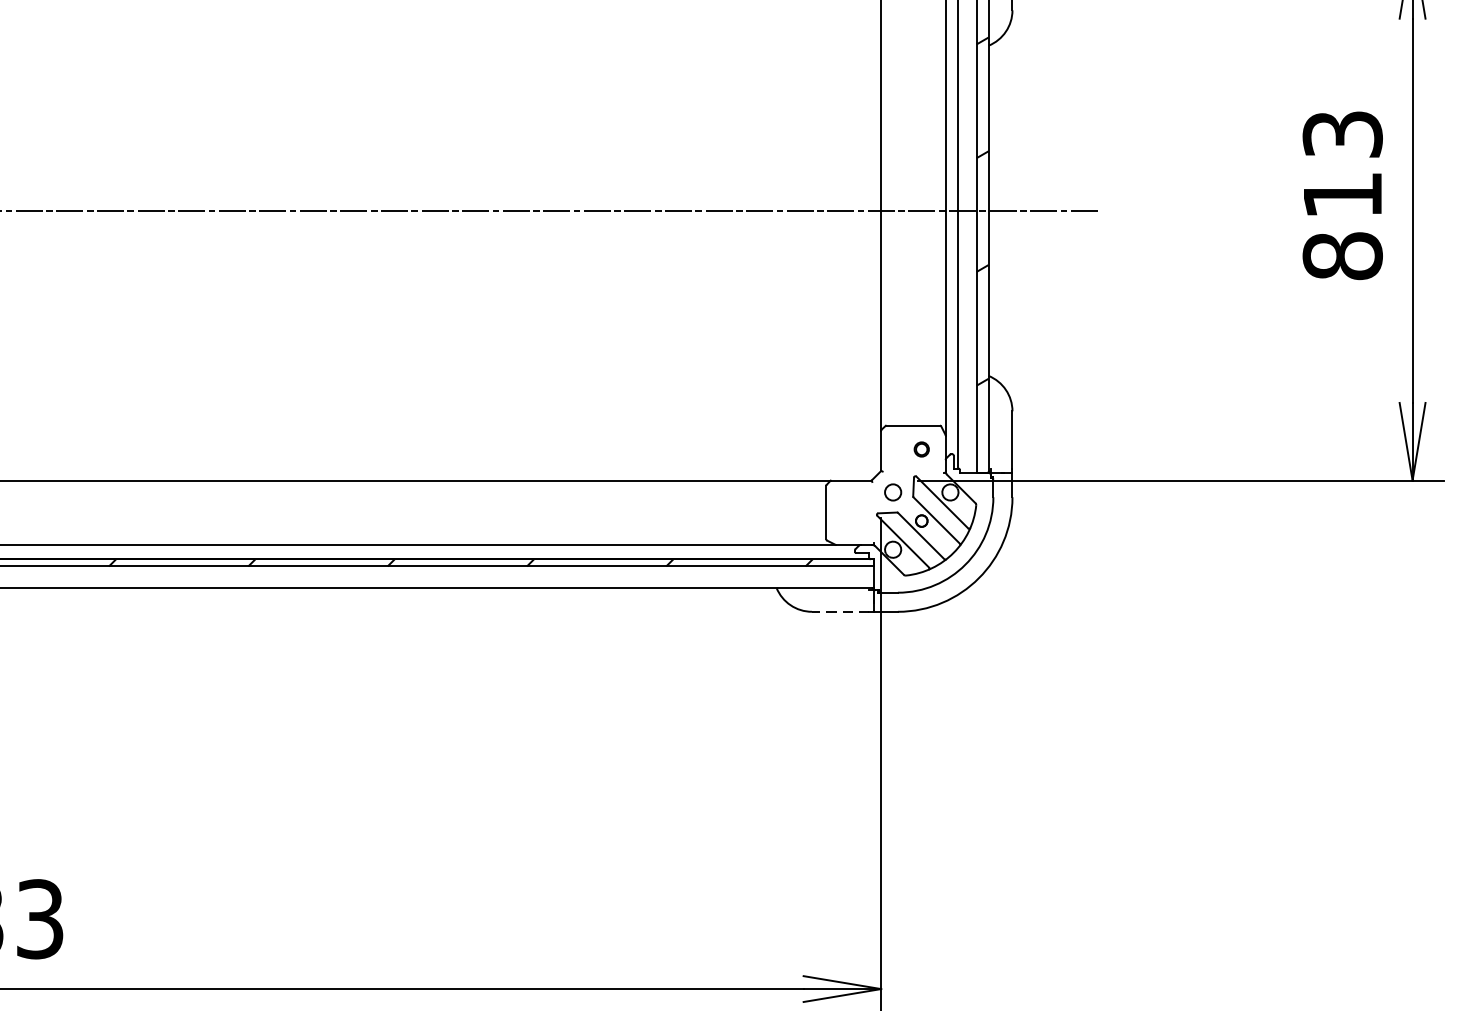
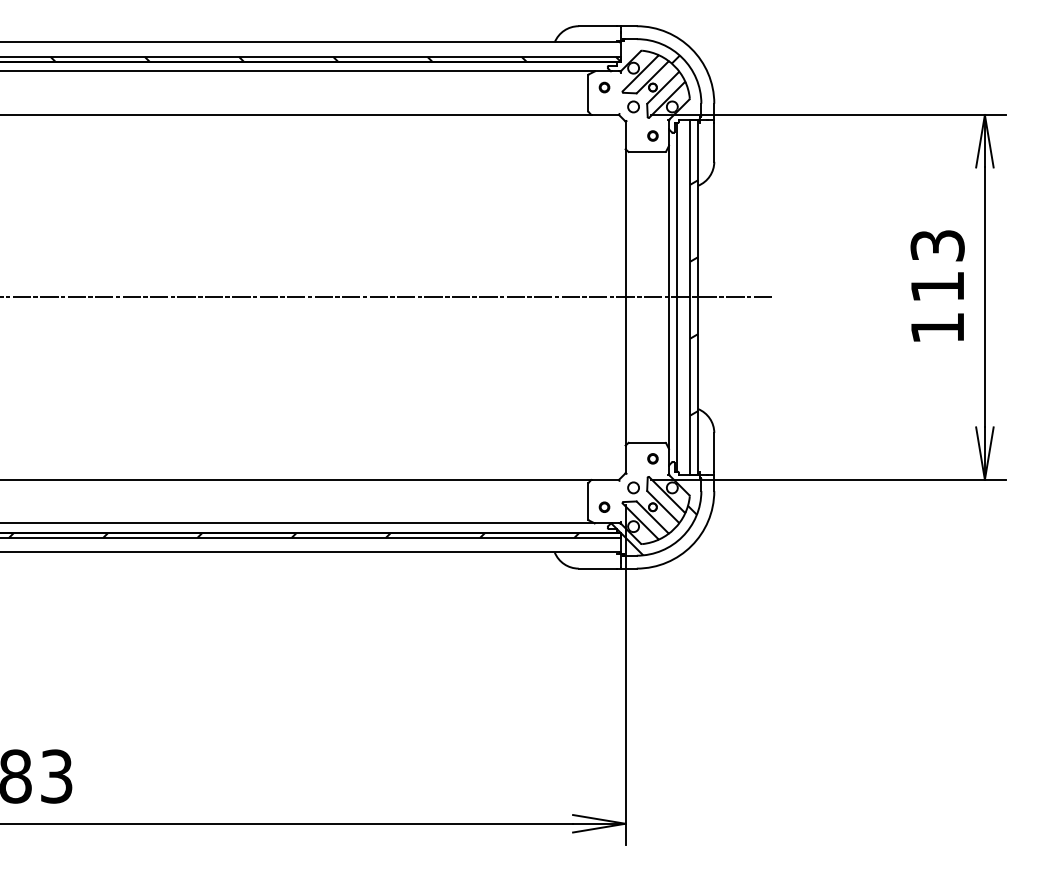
text: (1342, 256) -> (937, 328), 813 -> 113
part: (850, 519) -> (604, 506), added
hatch: (922, 555) -> (653, 530), added
line: (839, 611) -> (597, 568), dashed -> solid

